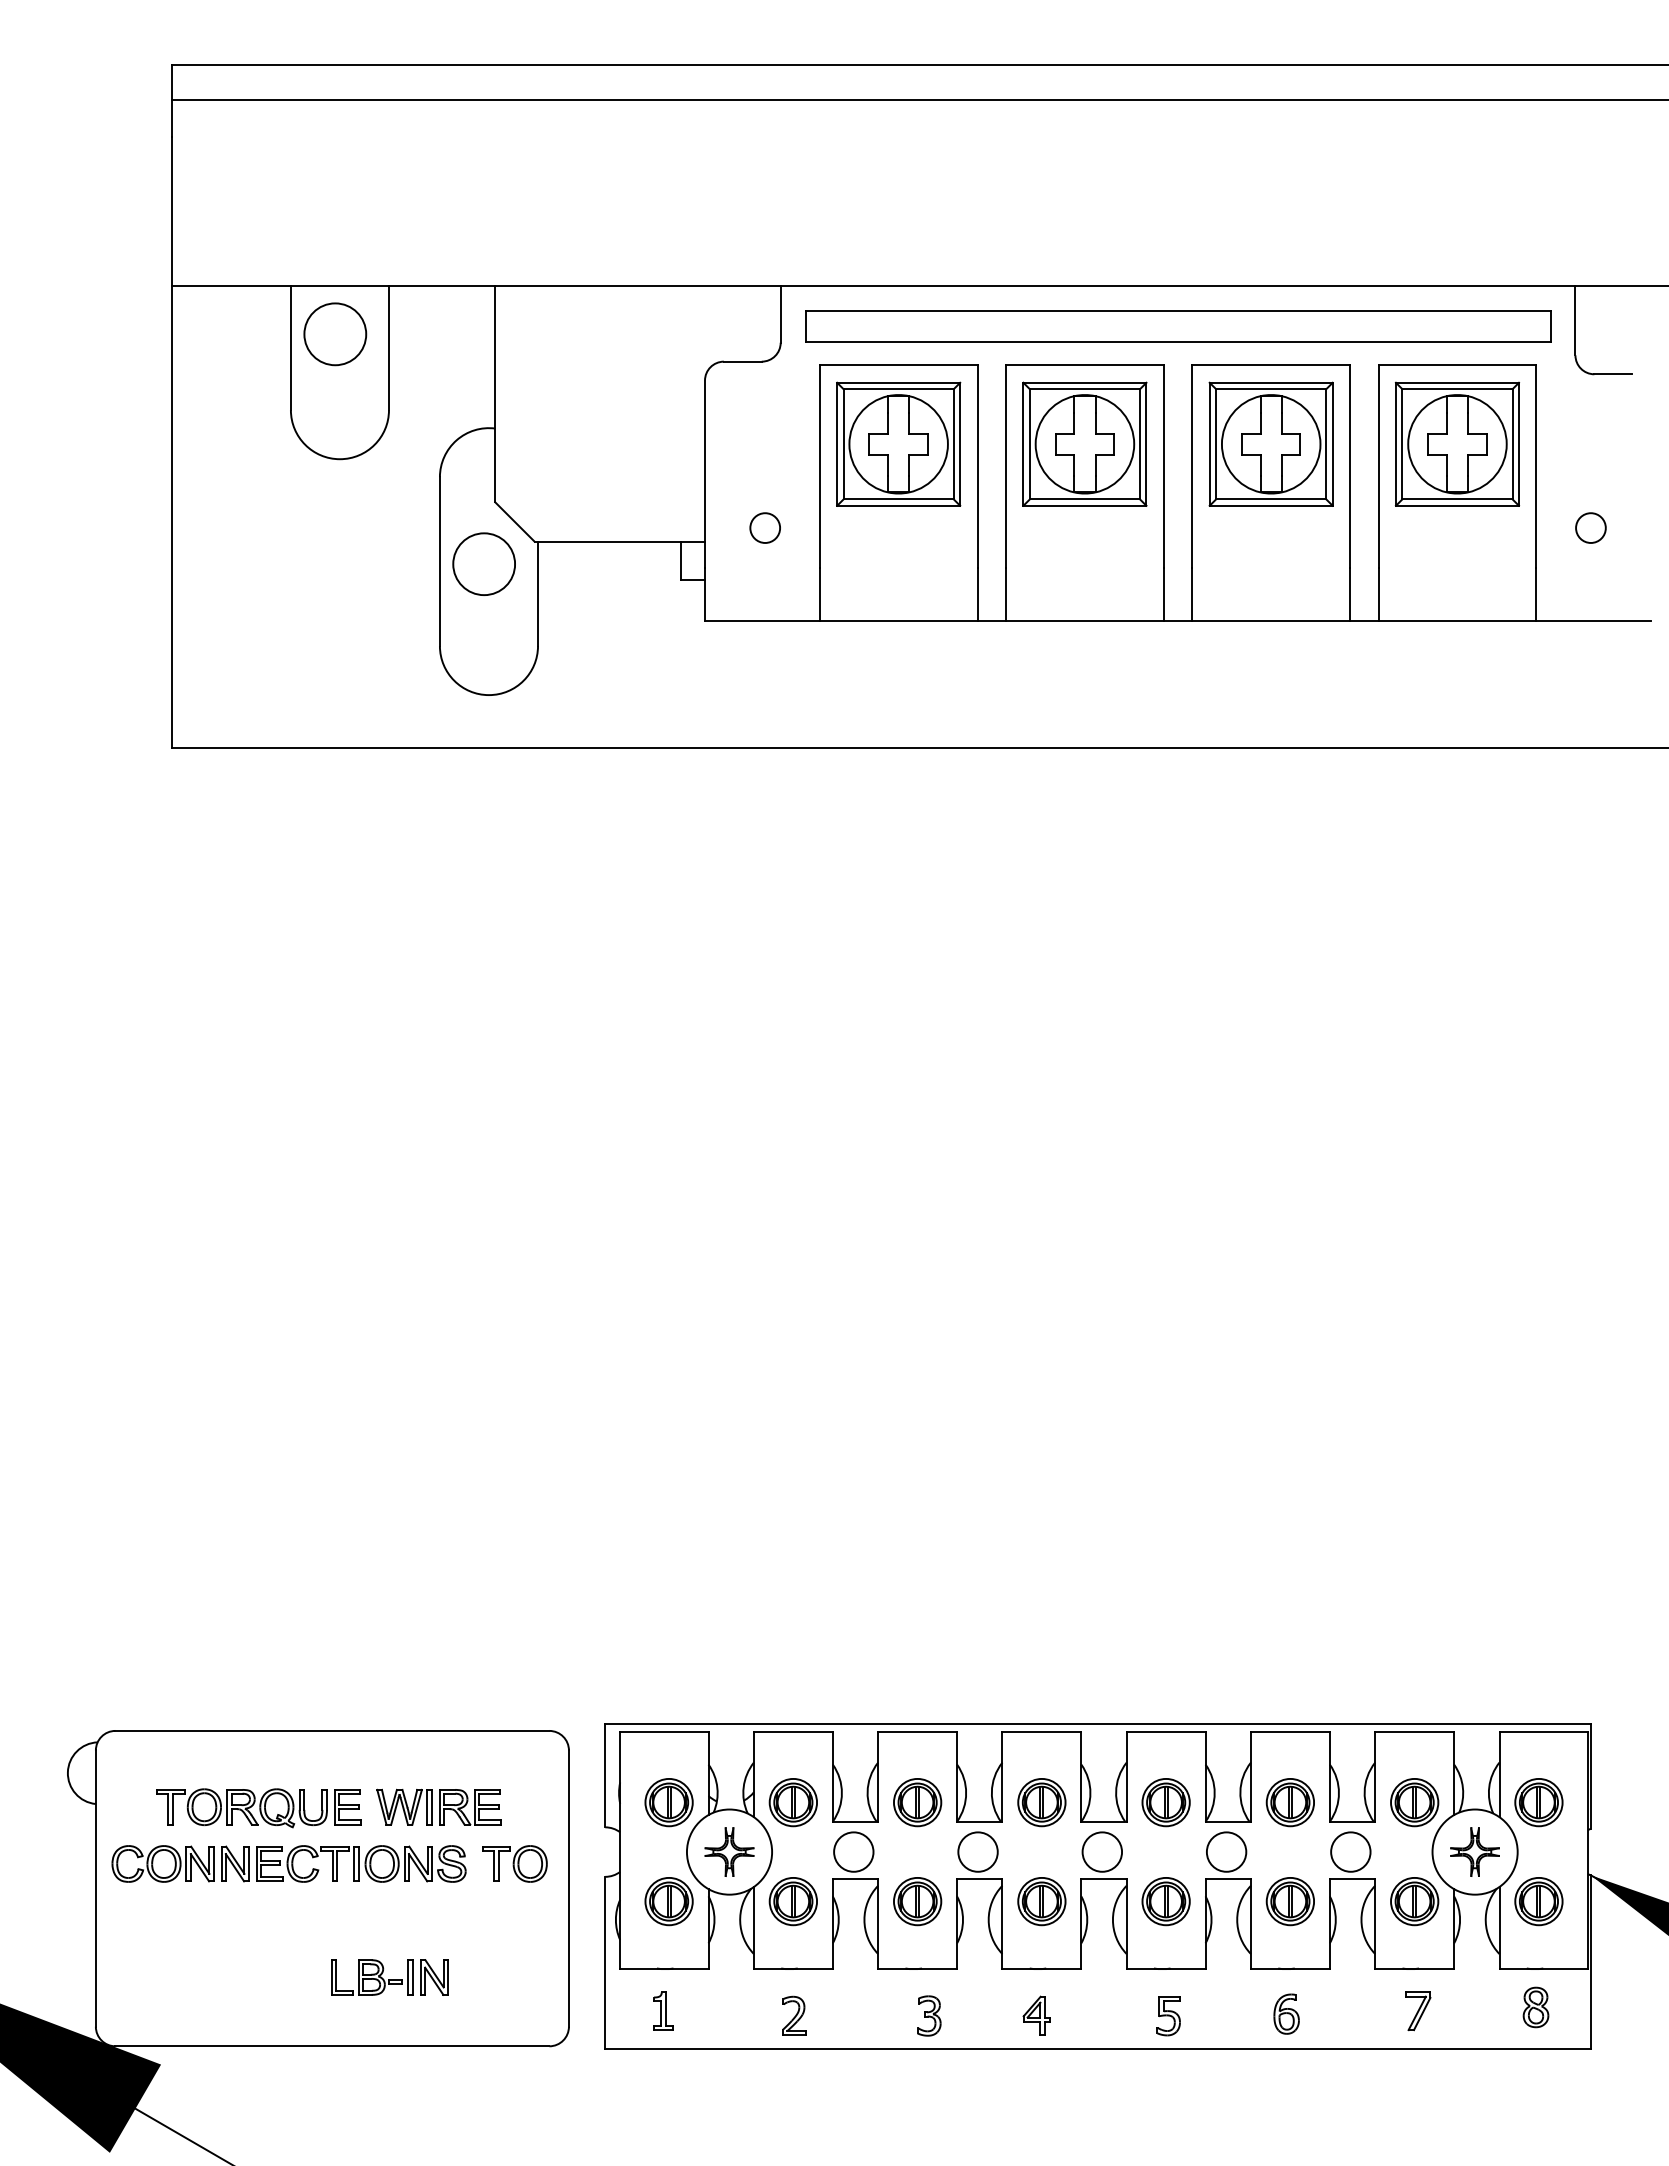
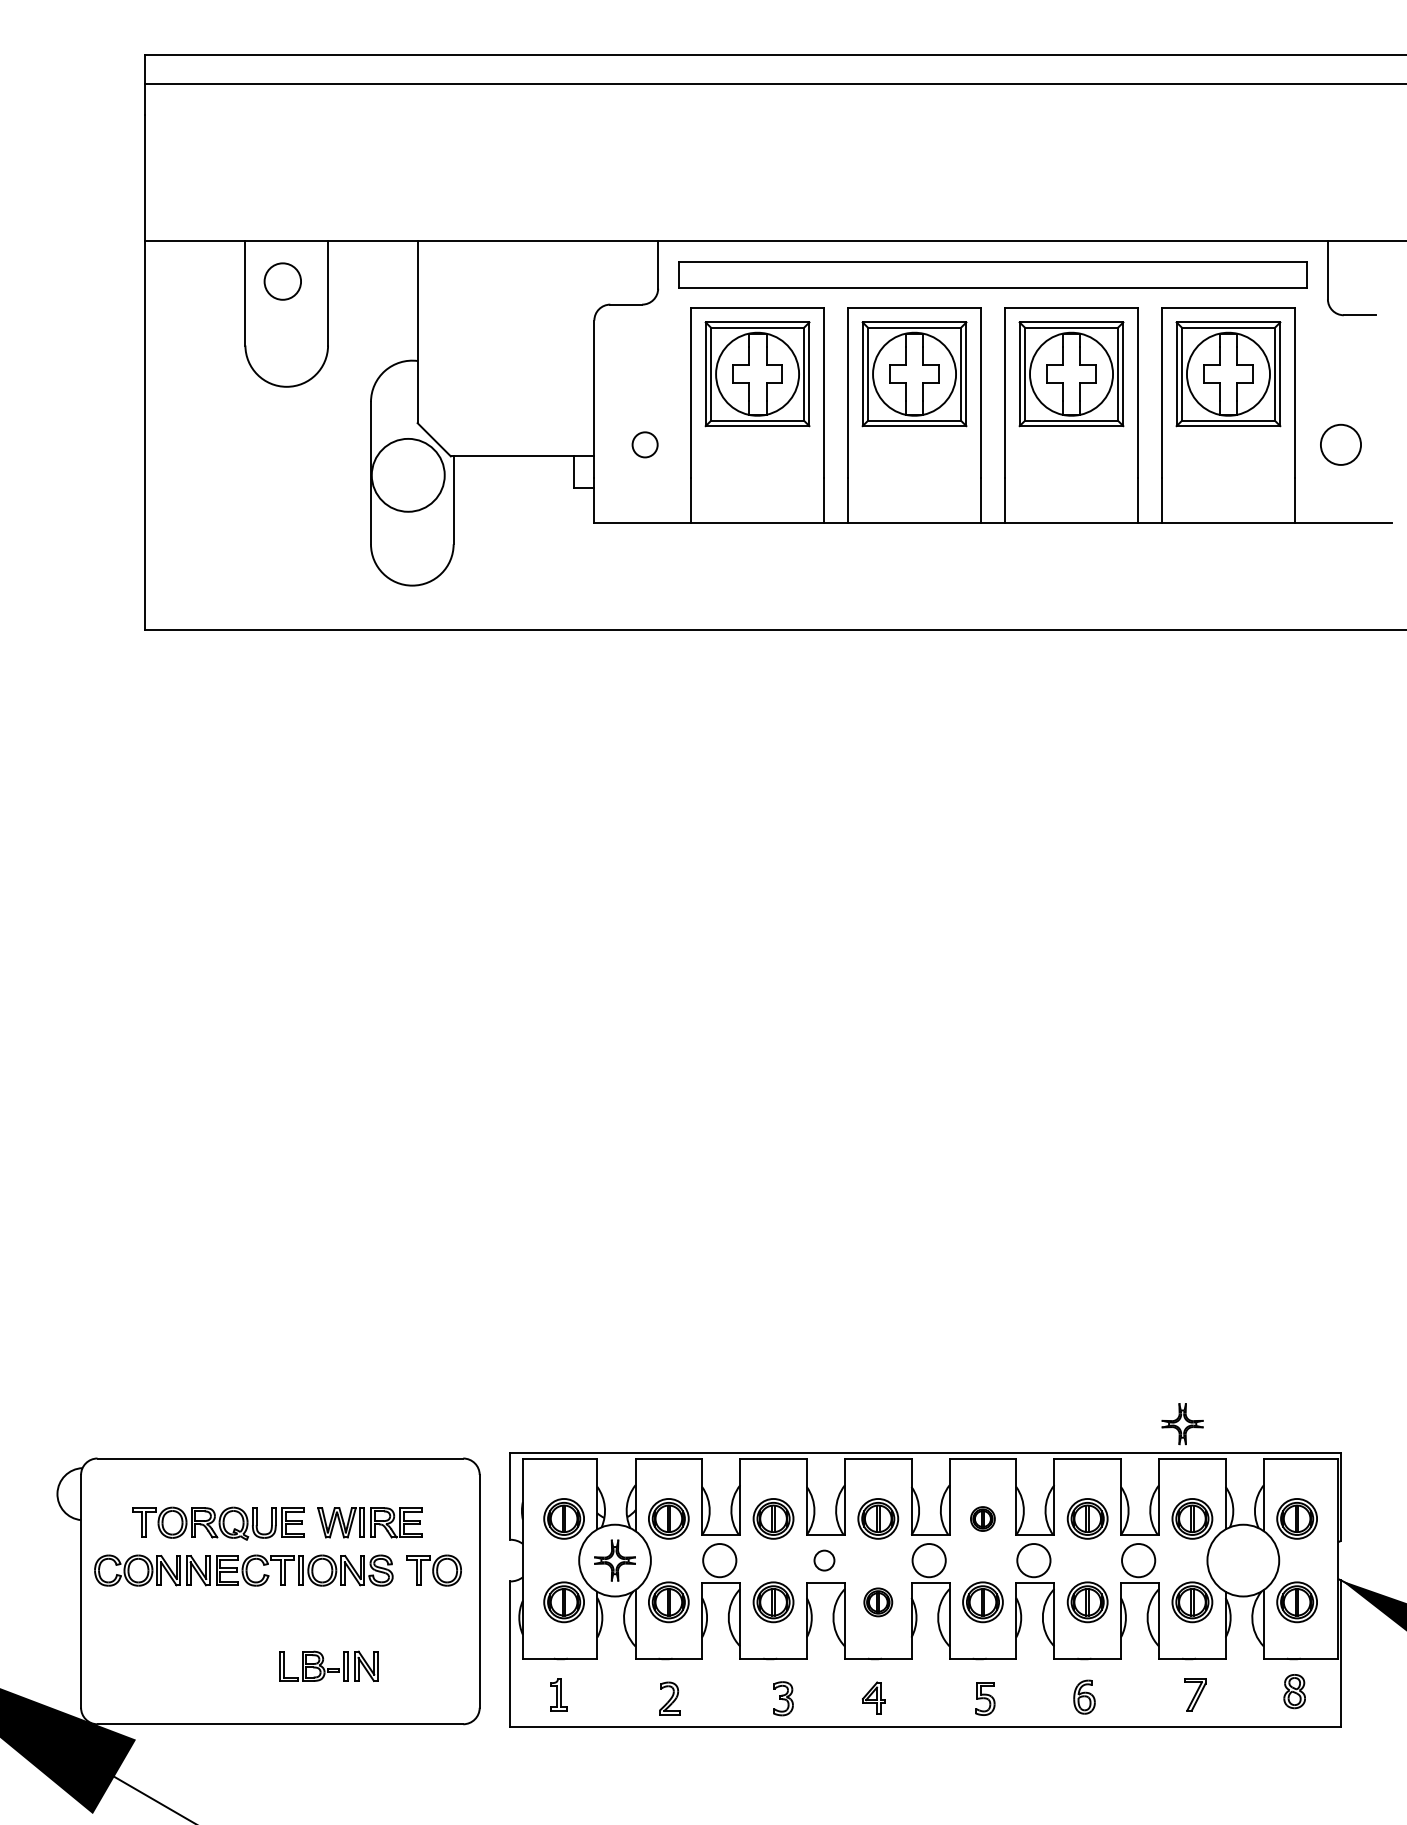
circle: (335, 334) -> (282, 281), size x0.7
circle: (1590, 527) -> (1340, 444), size x1.6
circle: (484, 564) -> (408, 475), size x1.4
part: (1165, 1802) -> (982, 1518), size x0.6
circle: (977, 1851) -> (824, 1560), size x0.6
part: (1474, 1851) -> (1182, 1423), moved
part: (1041, 1901) -> (877, 1602), size x0.7

